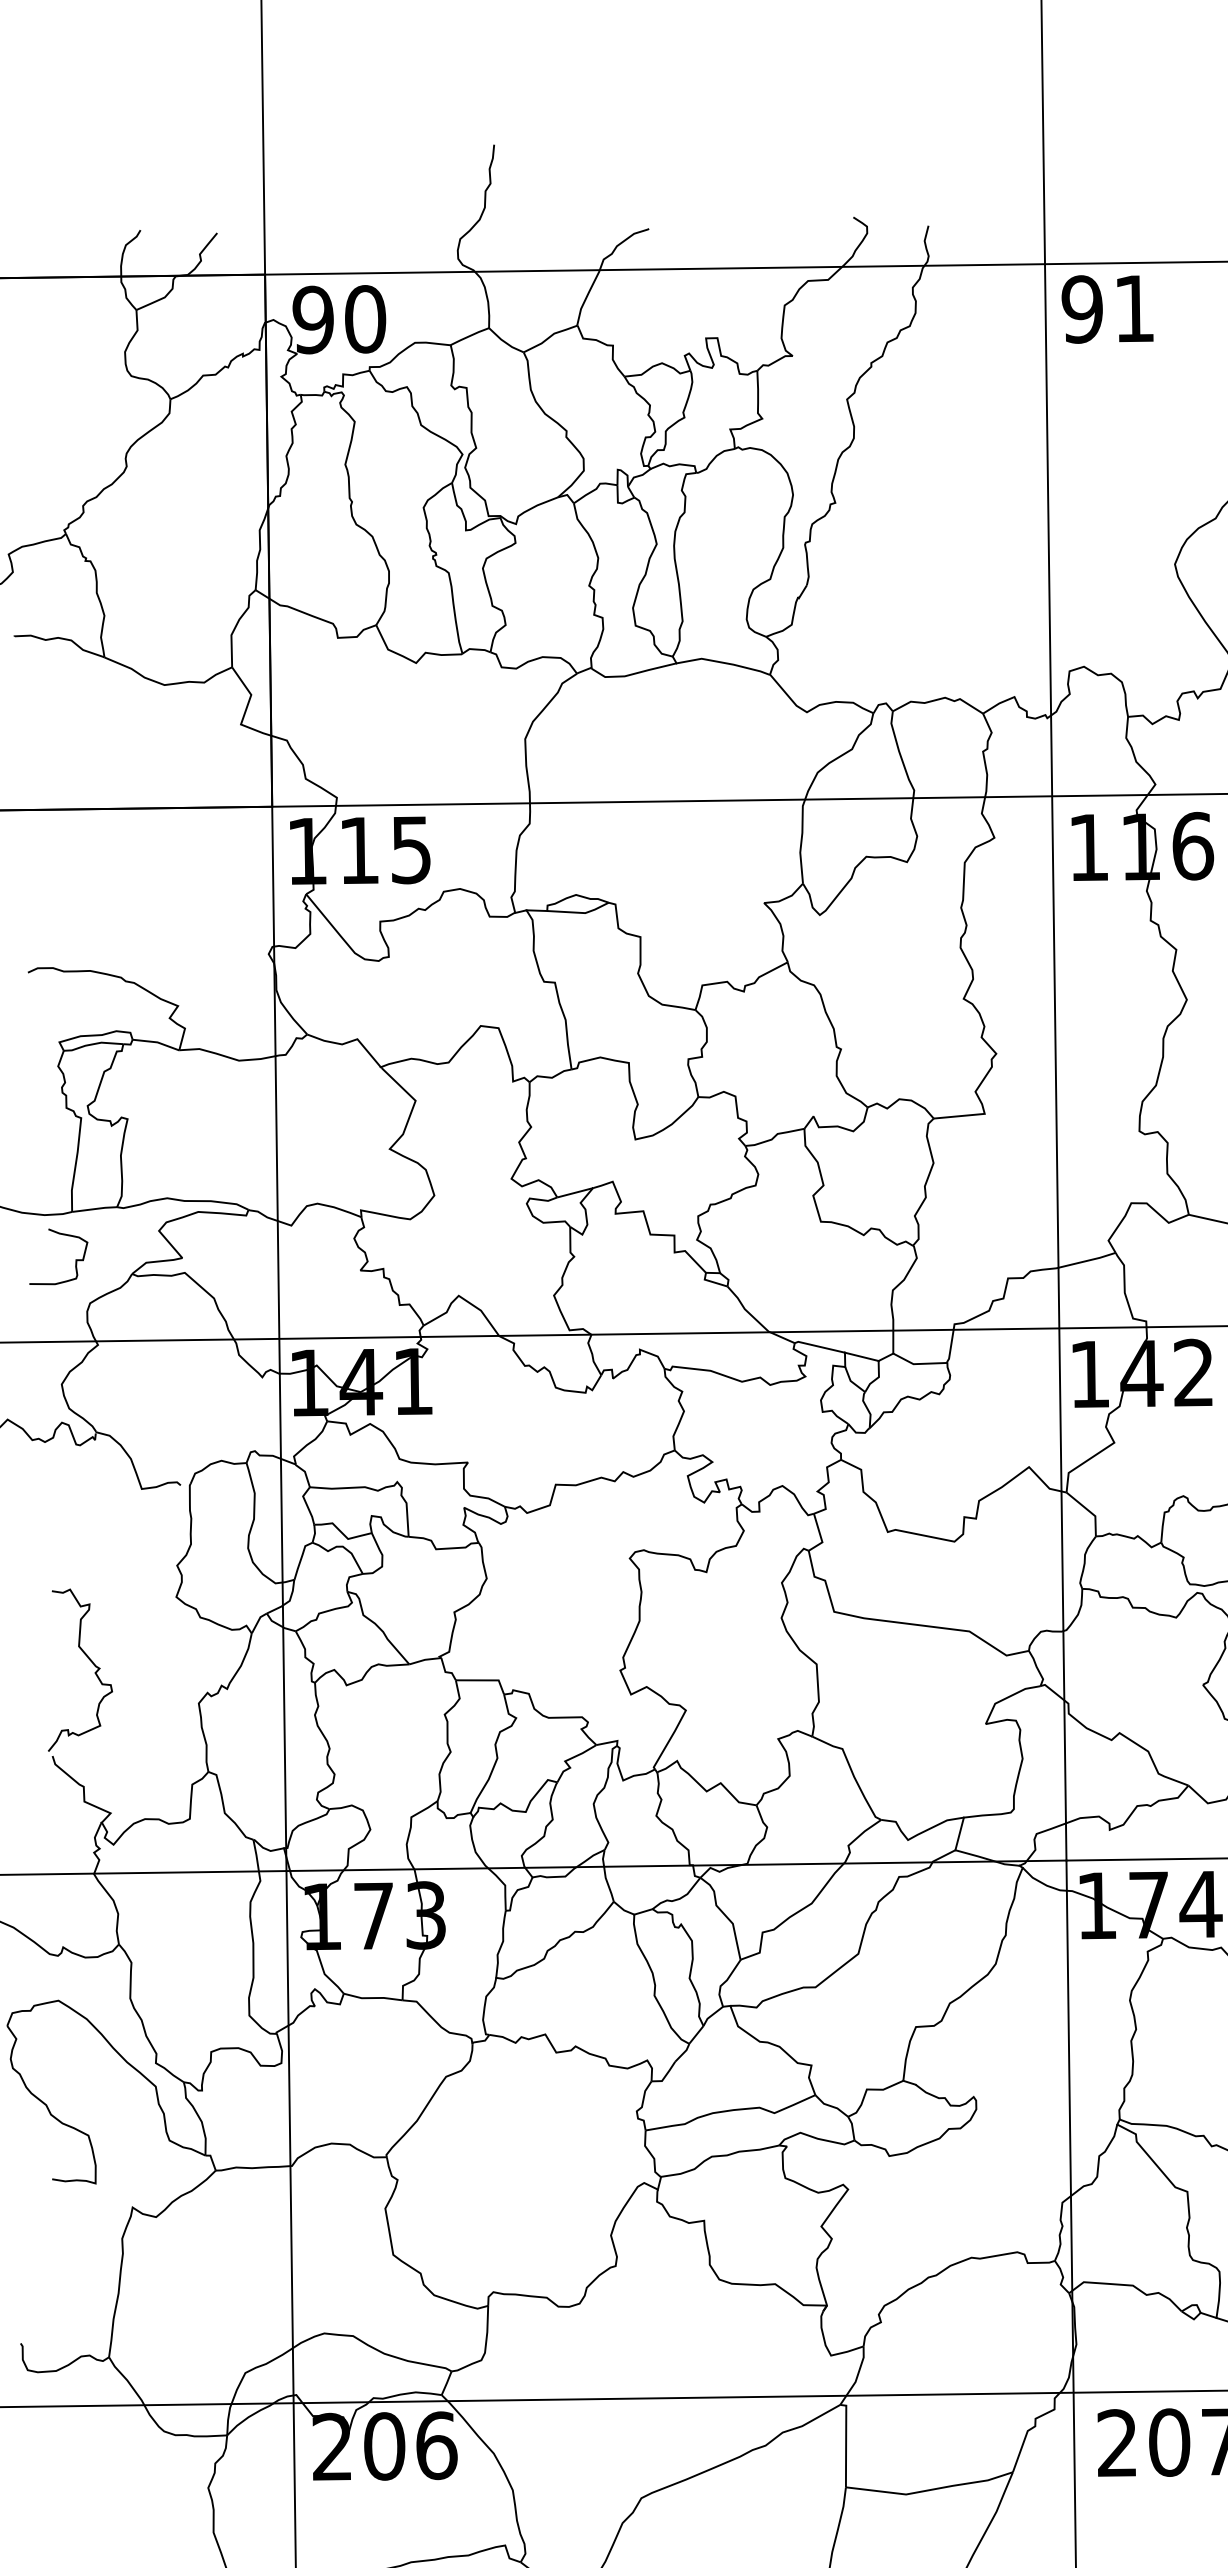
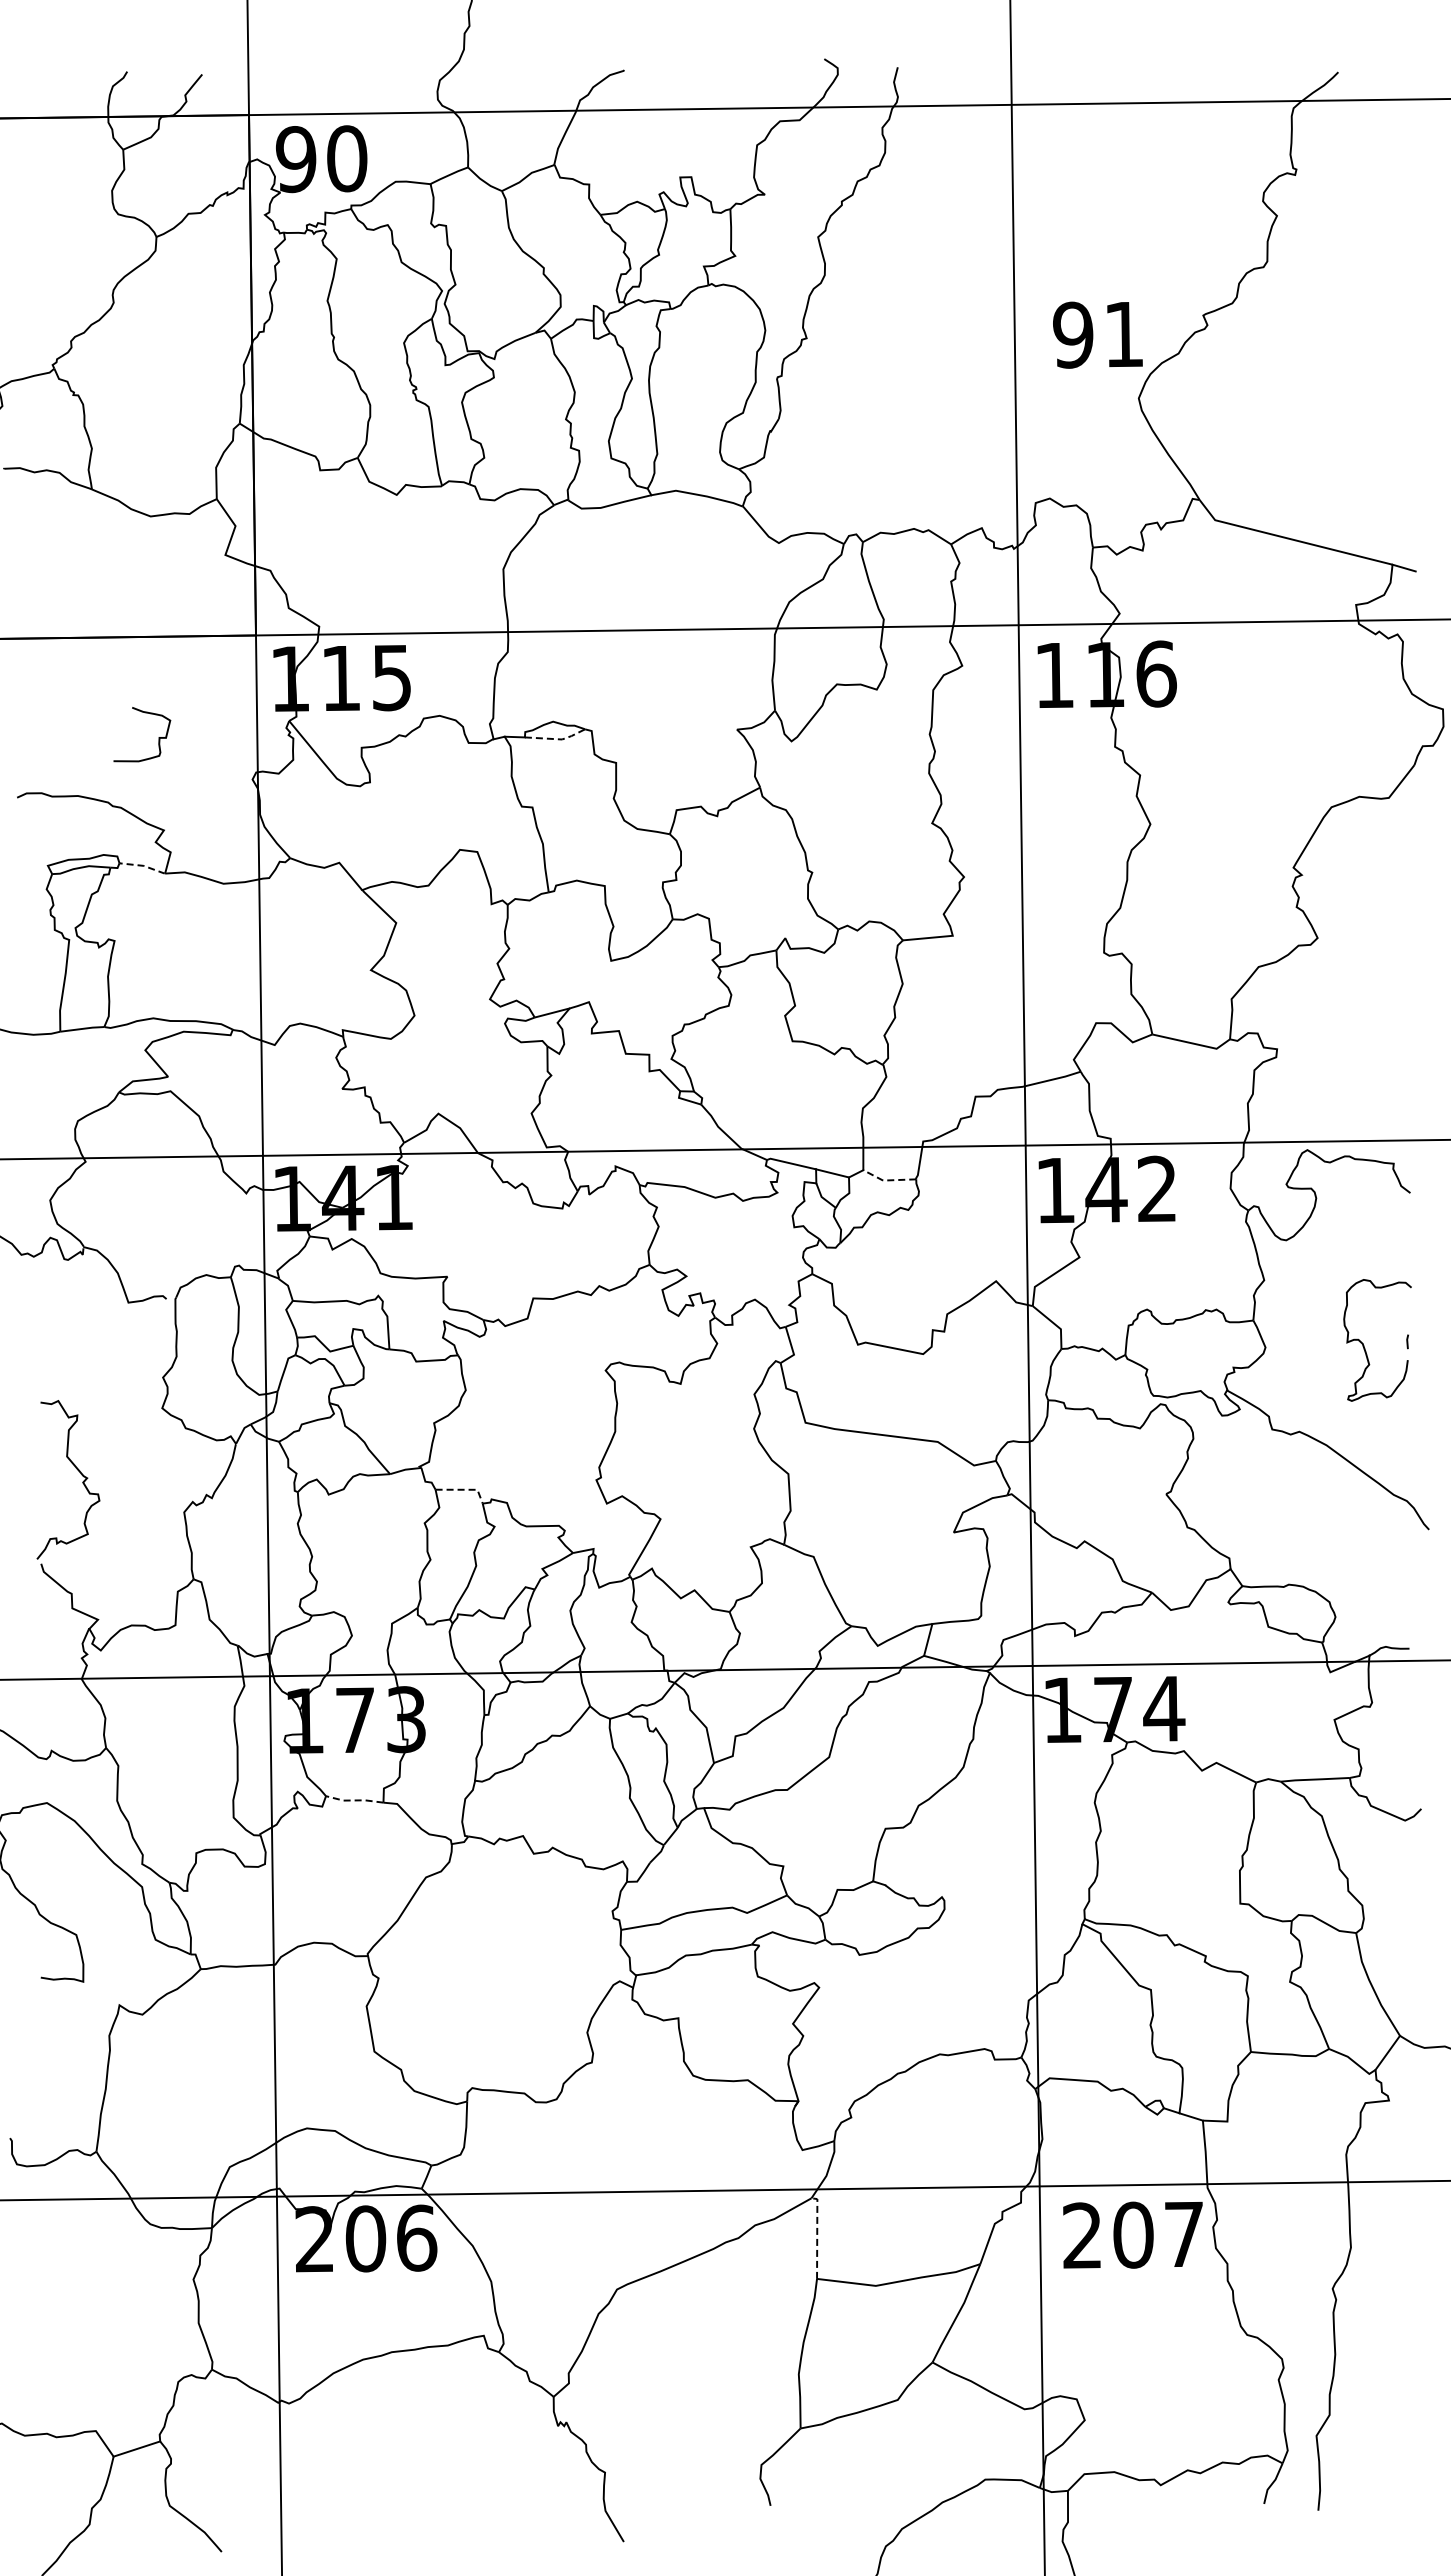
text: (1107, 308) -> (1097, 334), moved
line: (581, 913) -> (558, 739), solid -> dashed
line: (157, 1041) -> (143, 865), solid -> dashed
curve: (75, 1259) -> (158, 737), moved
line: (919, 1364) -> (888, 1180), solid -> dashed
line: (485, 1680) -> (464, 1489), solid -> dashed
line: (372, 1998) -> (354, 1800), solid -> dashed
line: (846, 2442) -> (817, 2235), solid -> dashed

